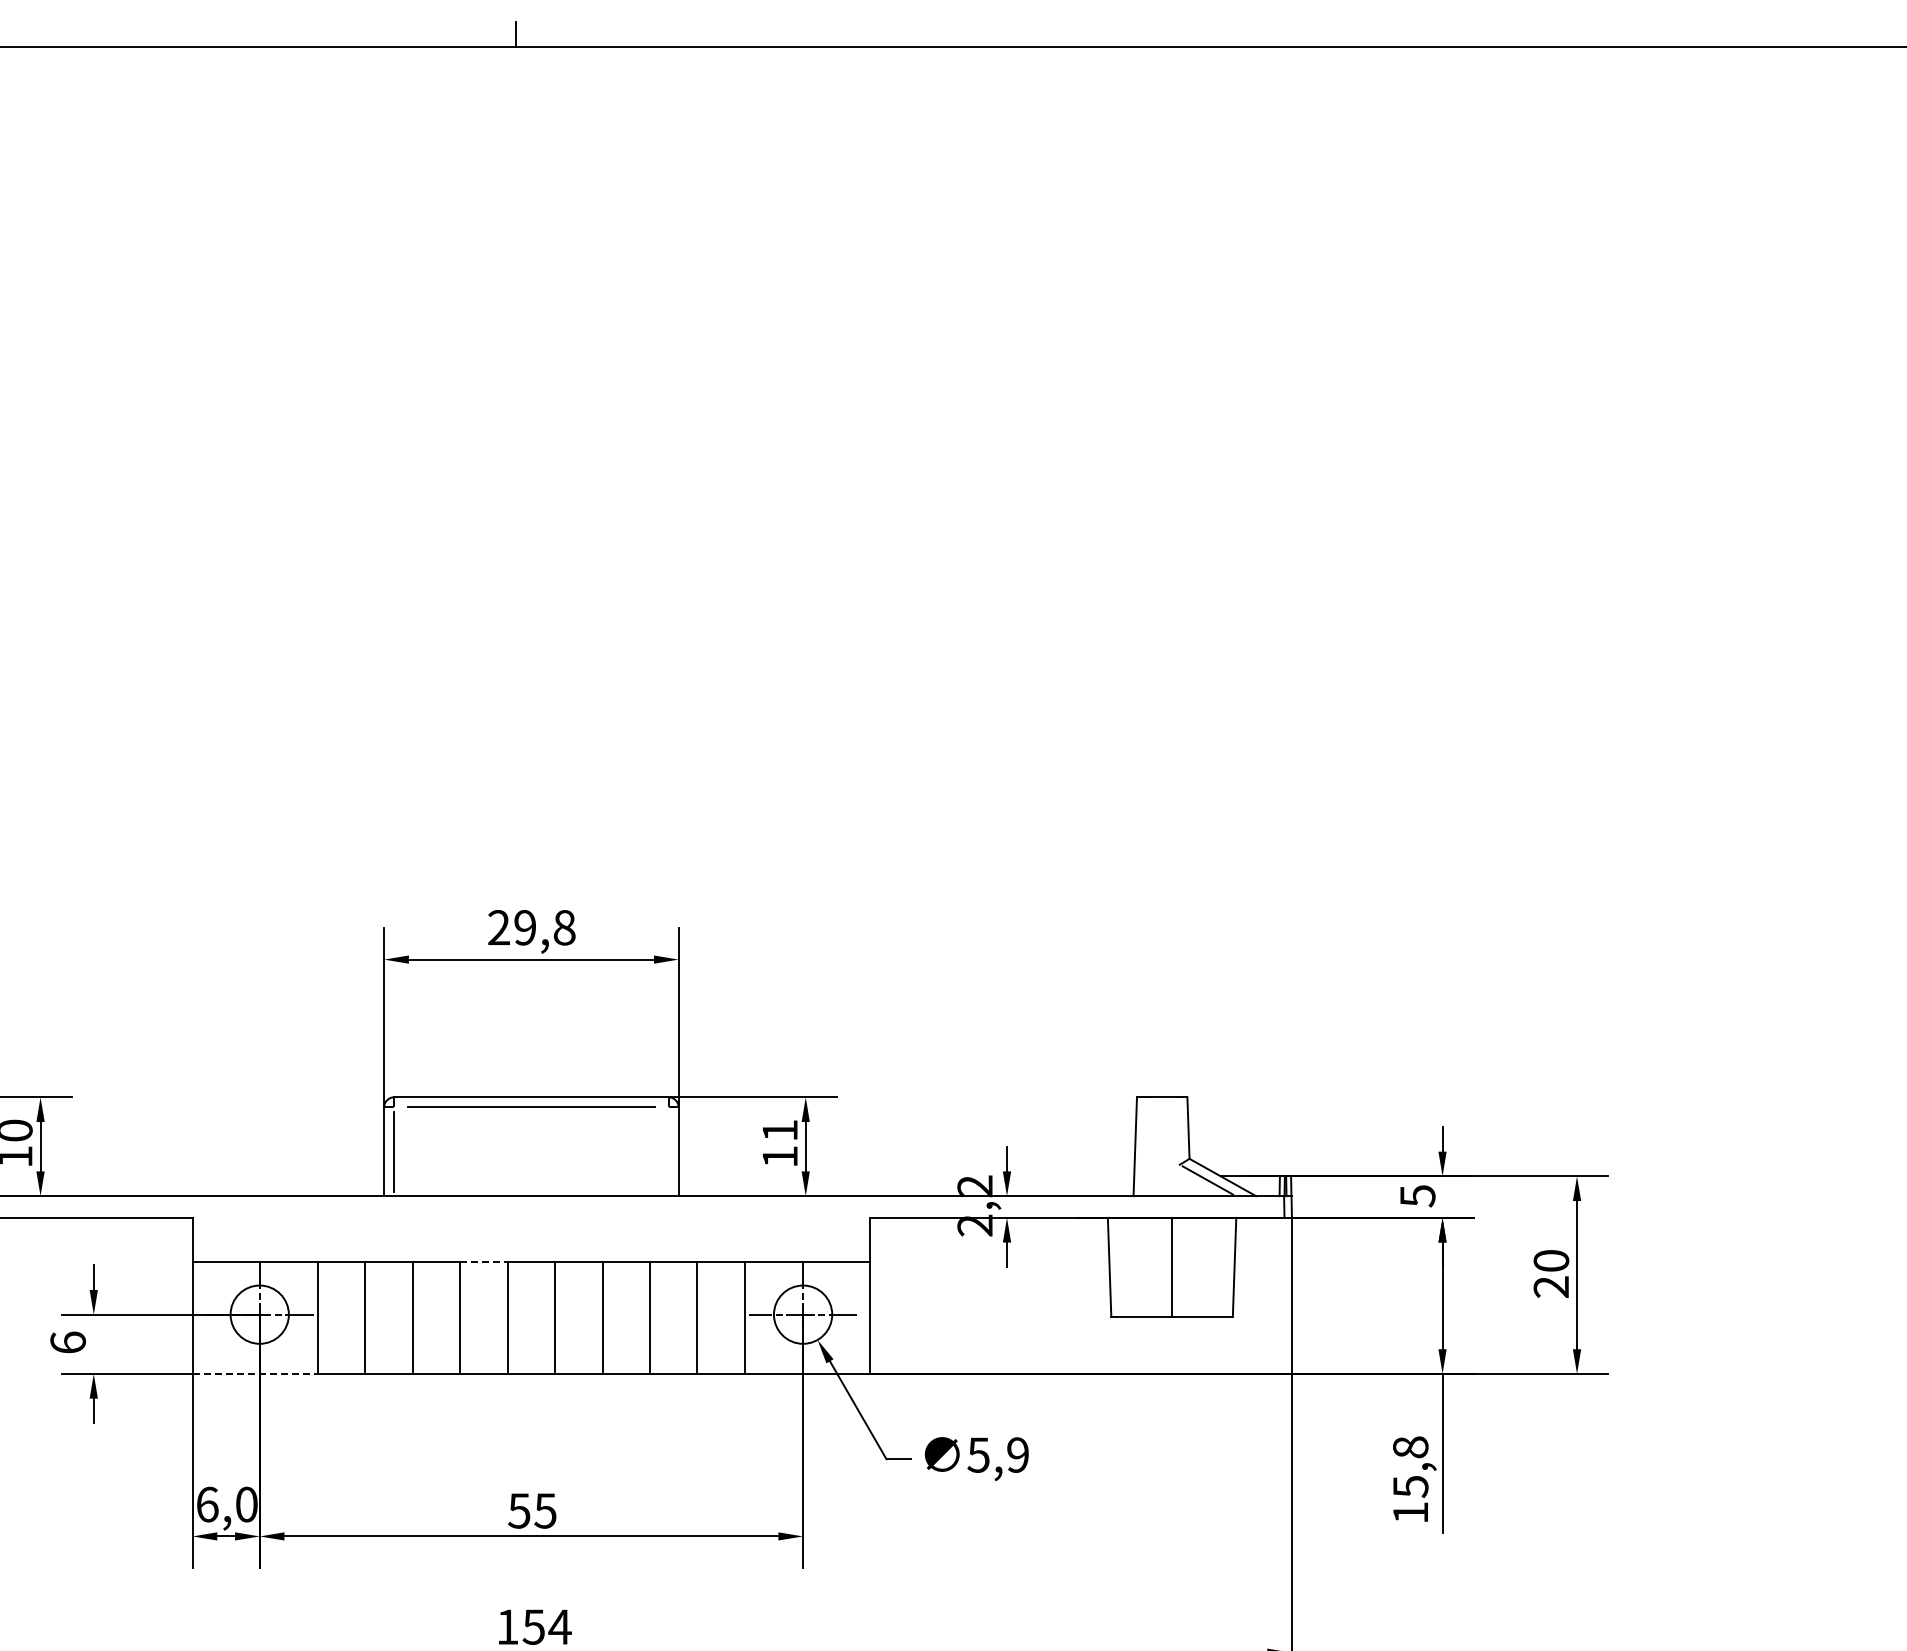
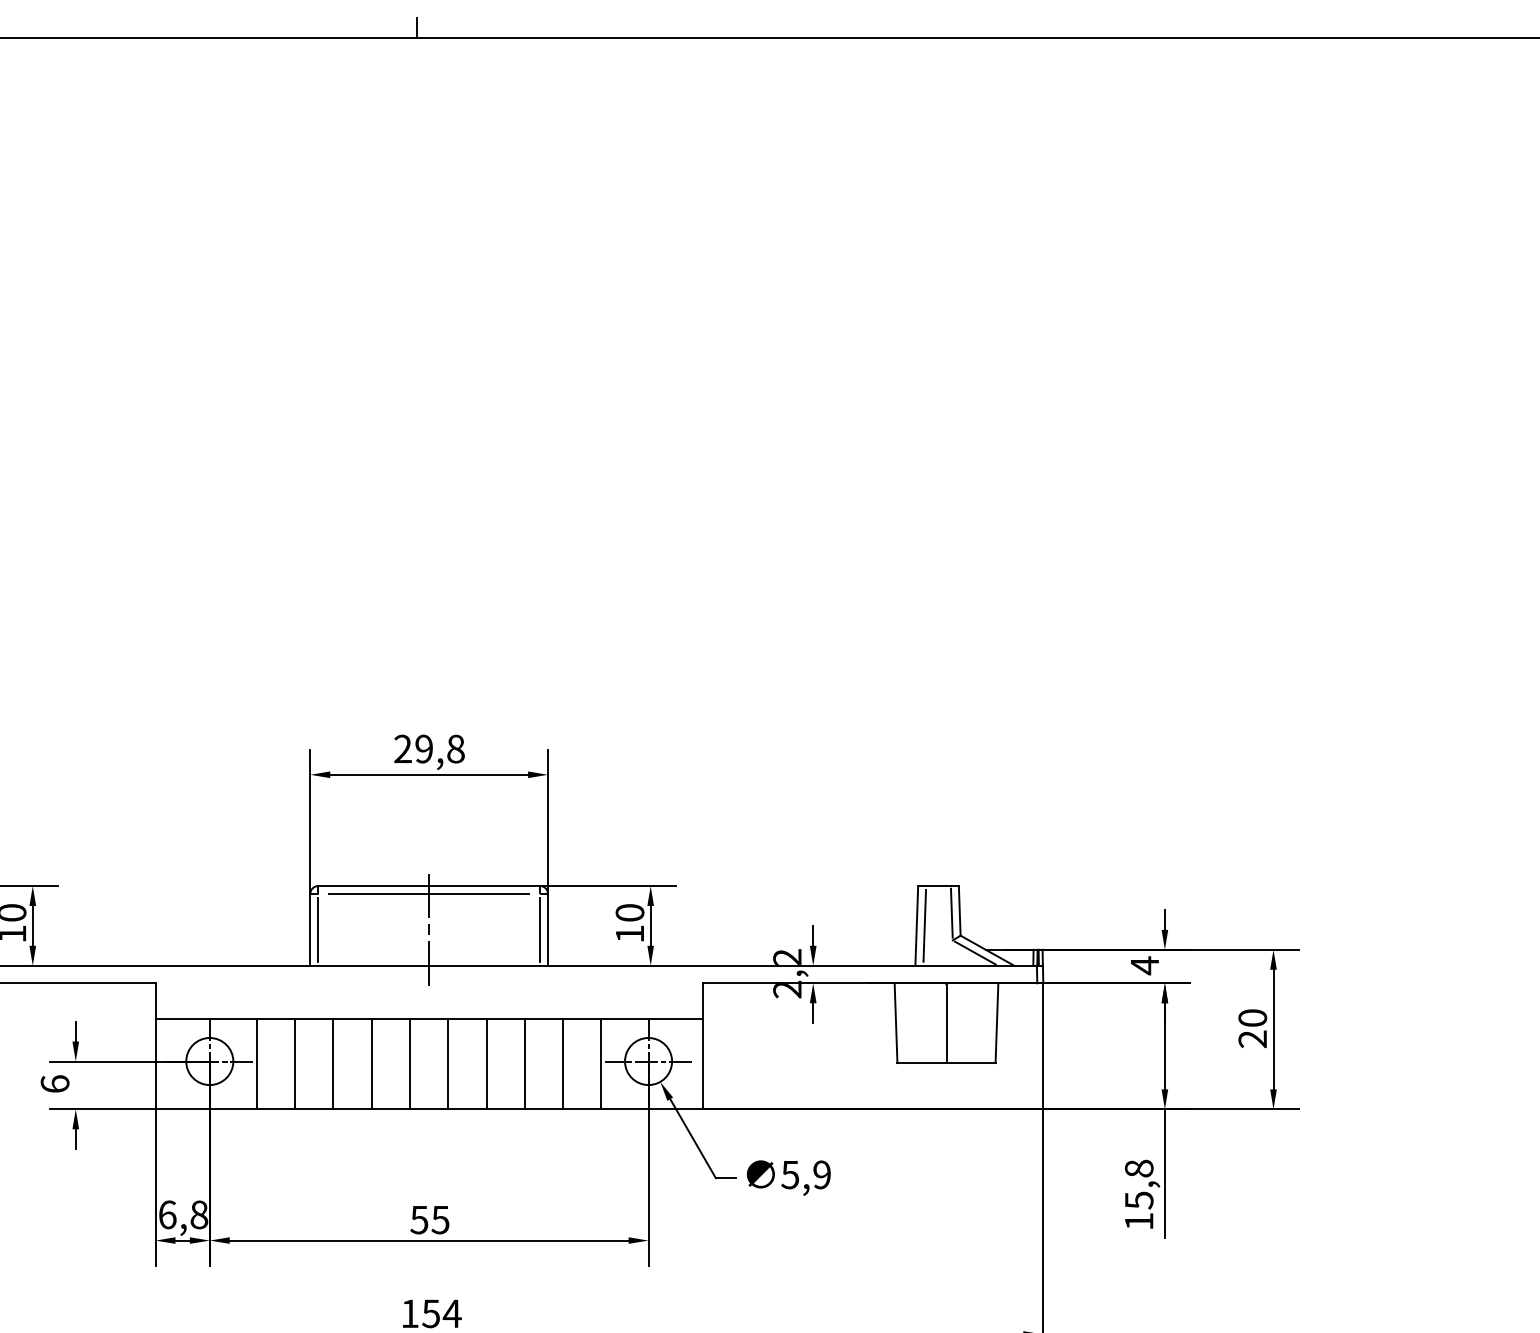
text: (779, 1130) -> (629, 912), 11 -> 10
line: (1178, 1130) -> (951, 912), added
line: (1144, 1146) -> (924, 925), added
line: (531, 1151) -> (429, 929), added
line: (668, 1151) -> (539, 929), added
text: (1417, 1196) -> (1144, 966), 5 -> 4
line: (484, 1262) -> (391, 1019), dashed -> solid
line: (255, 1373) -> (206, 1109), dashed -> solid
text: (246, 1504) -> (199, 1214), 6,0 -> 6,8

